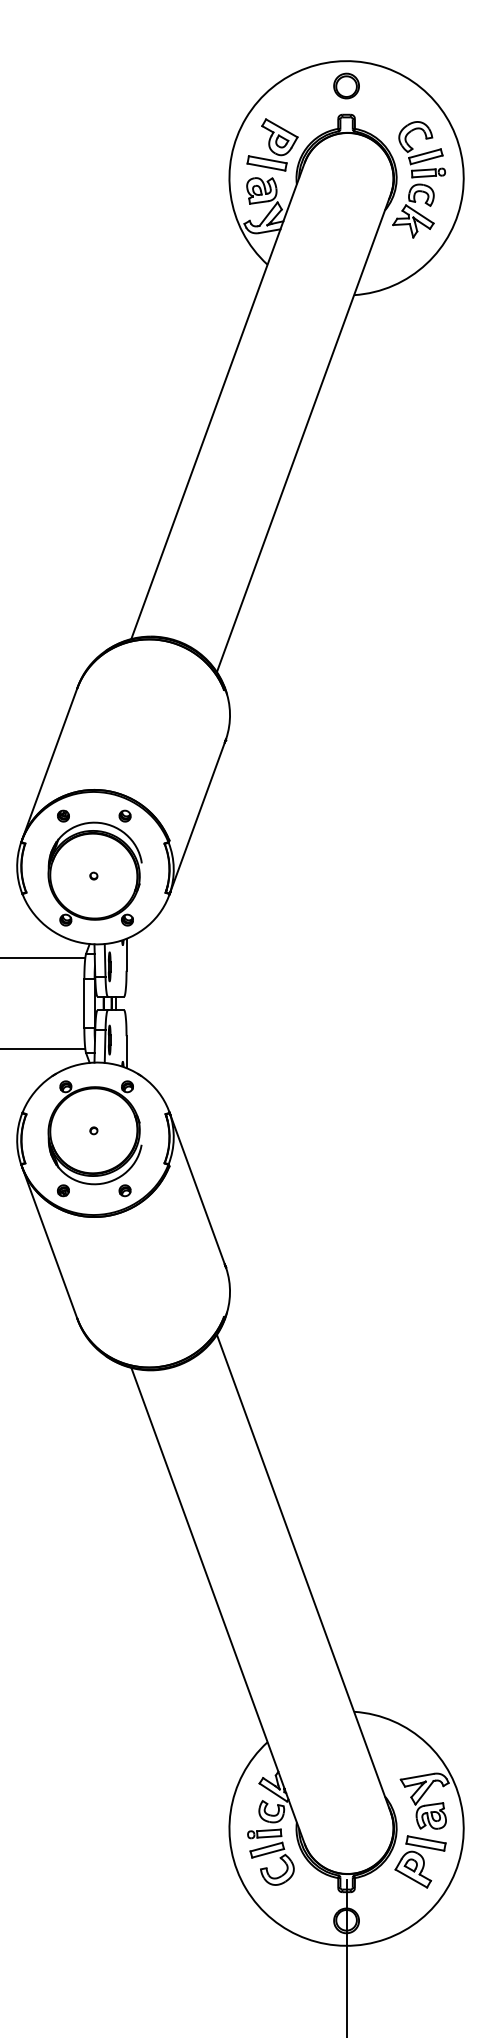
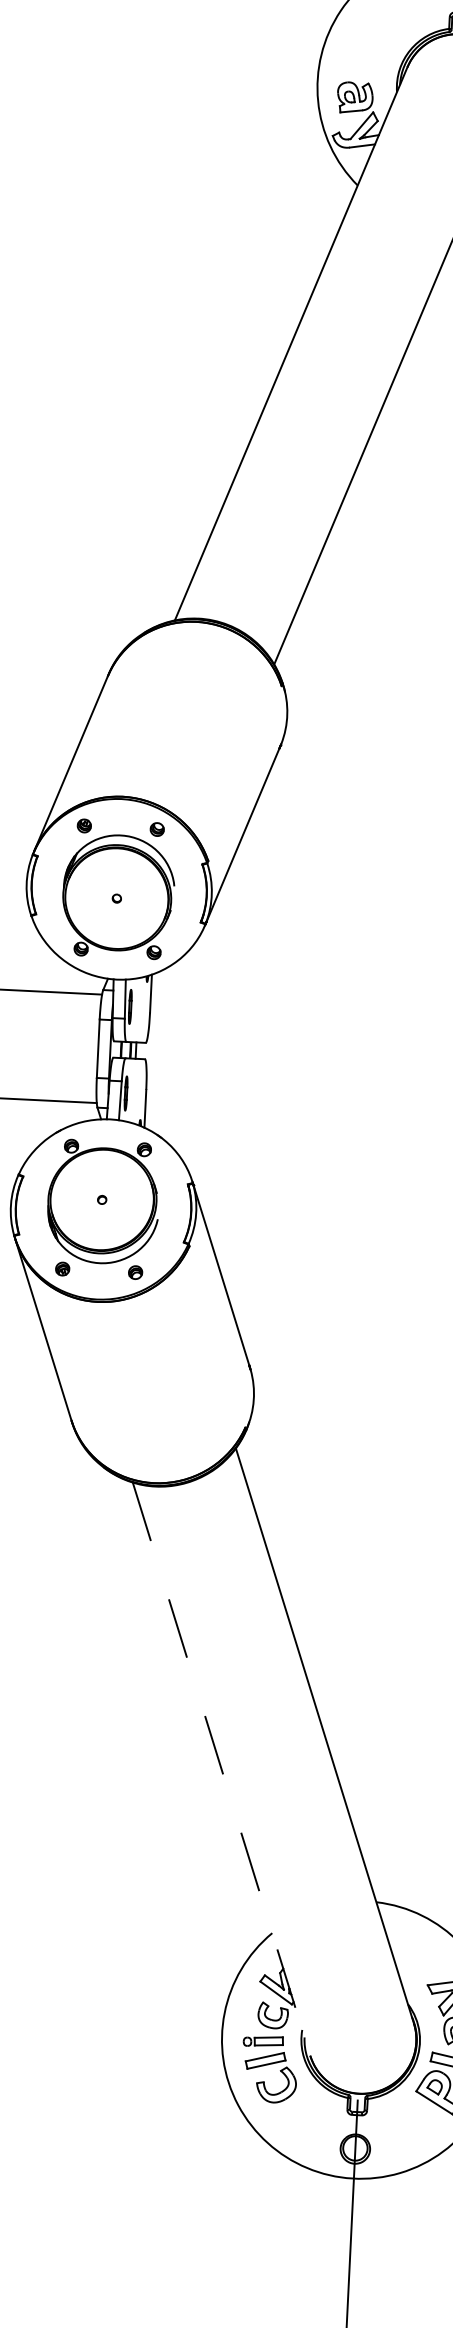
part: (272, 144) -> (370, 43), removed
line: (218, 1606) -> (222, 1769), solid -> dashed

